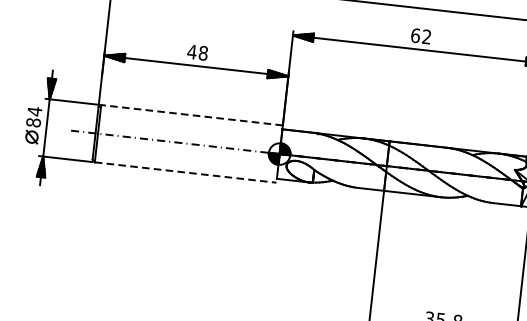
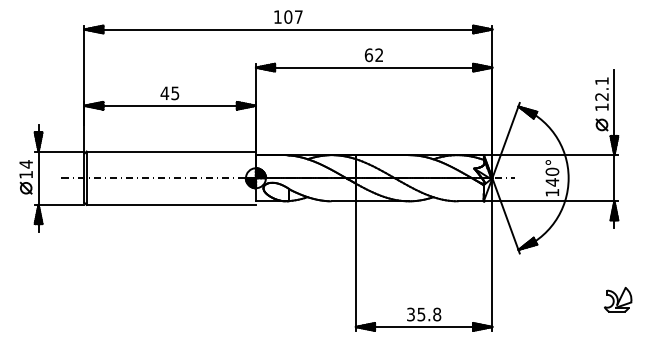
text: (203, 53) -> (175, 93), 48 -> 45
line: (192, 115) -> (171, 151), dashed -> solid
text: (33, 122) -> (26, 174), 84 -> 14
line: (185, 172) -> (171, 204), dashed -> solid

